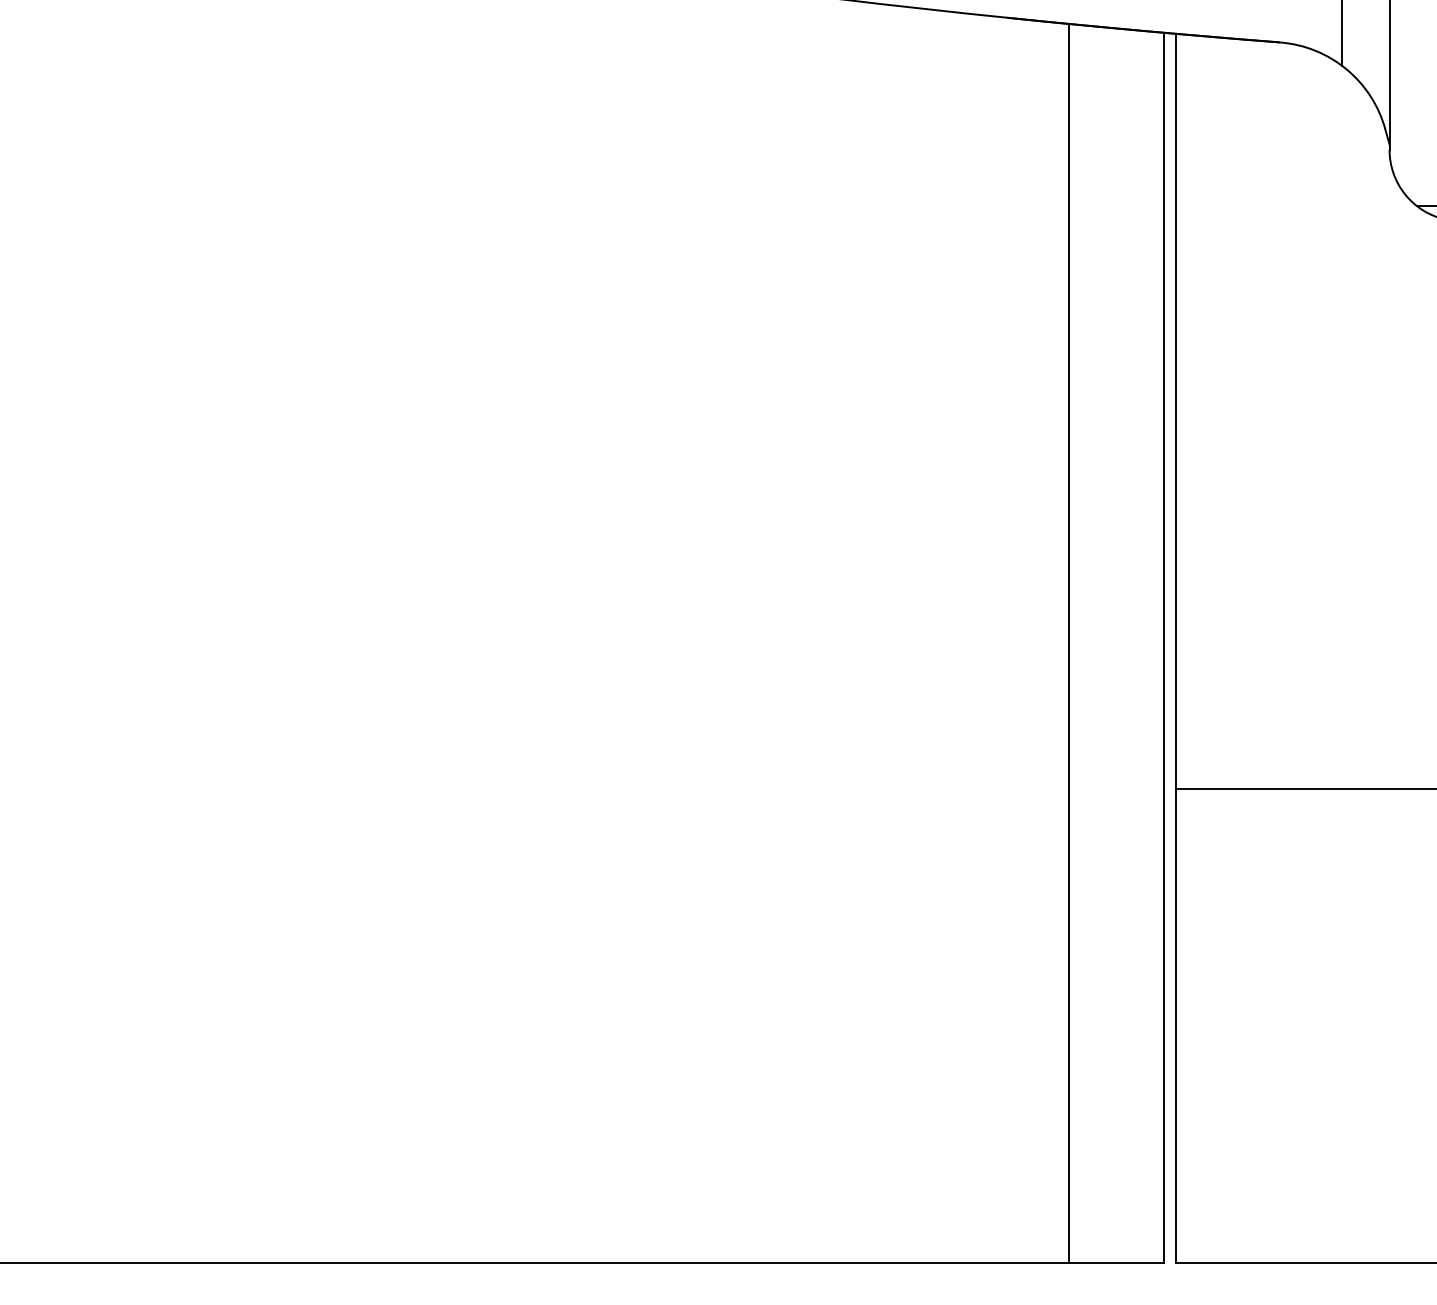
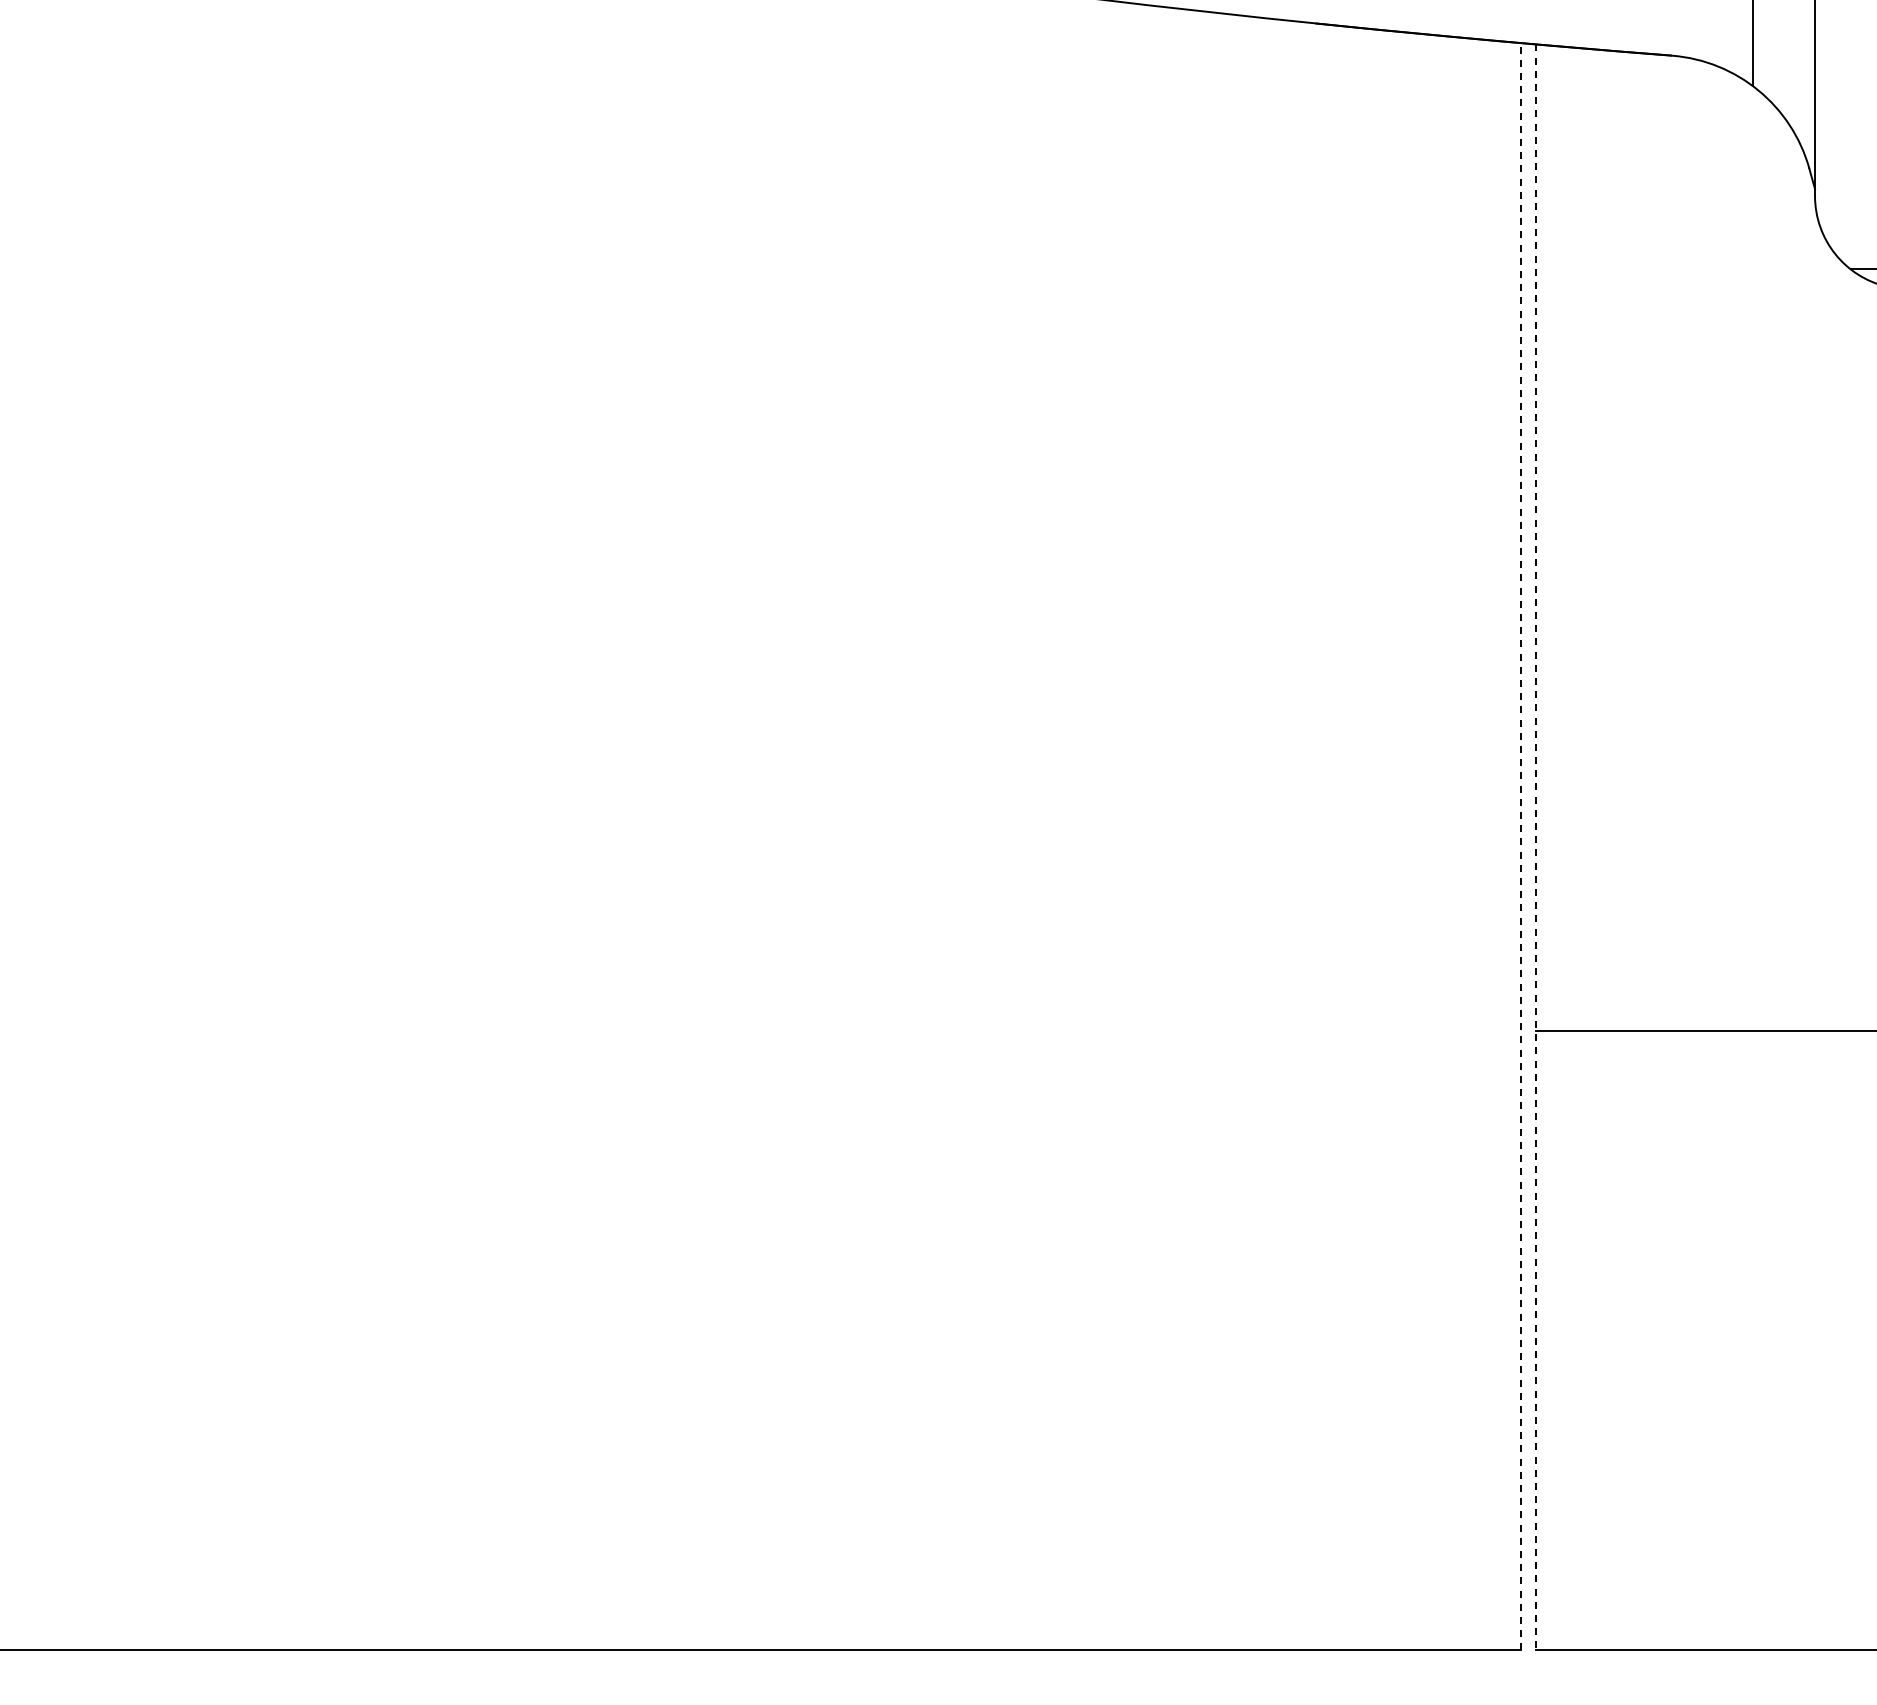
line: (1069, 643) -> (1396, 840), removed
line: (1164, 647) -> (1520, 846), solid -> dashed
line: (1176, 648) -> (1536, 847), solid -> dashed

